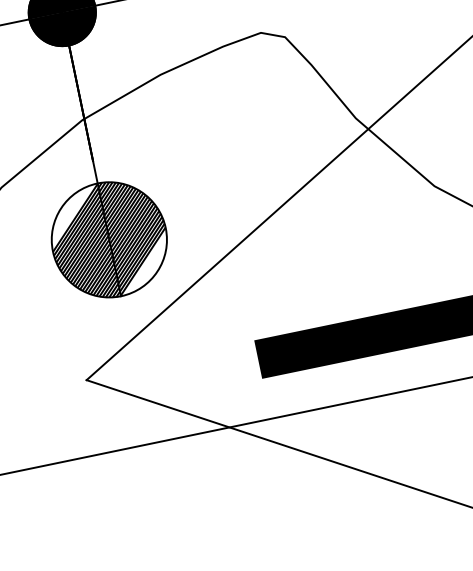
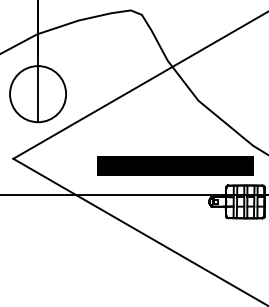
hatch: (110, 240) -> (38, 94), removed

